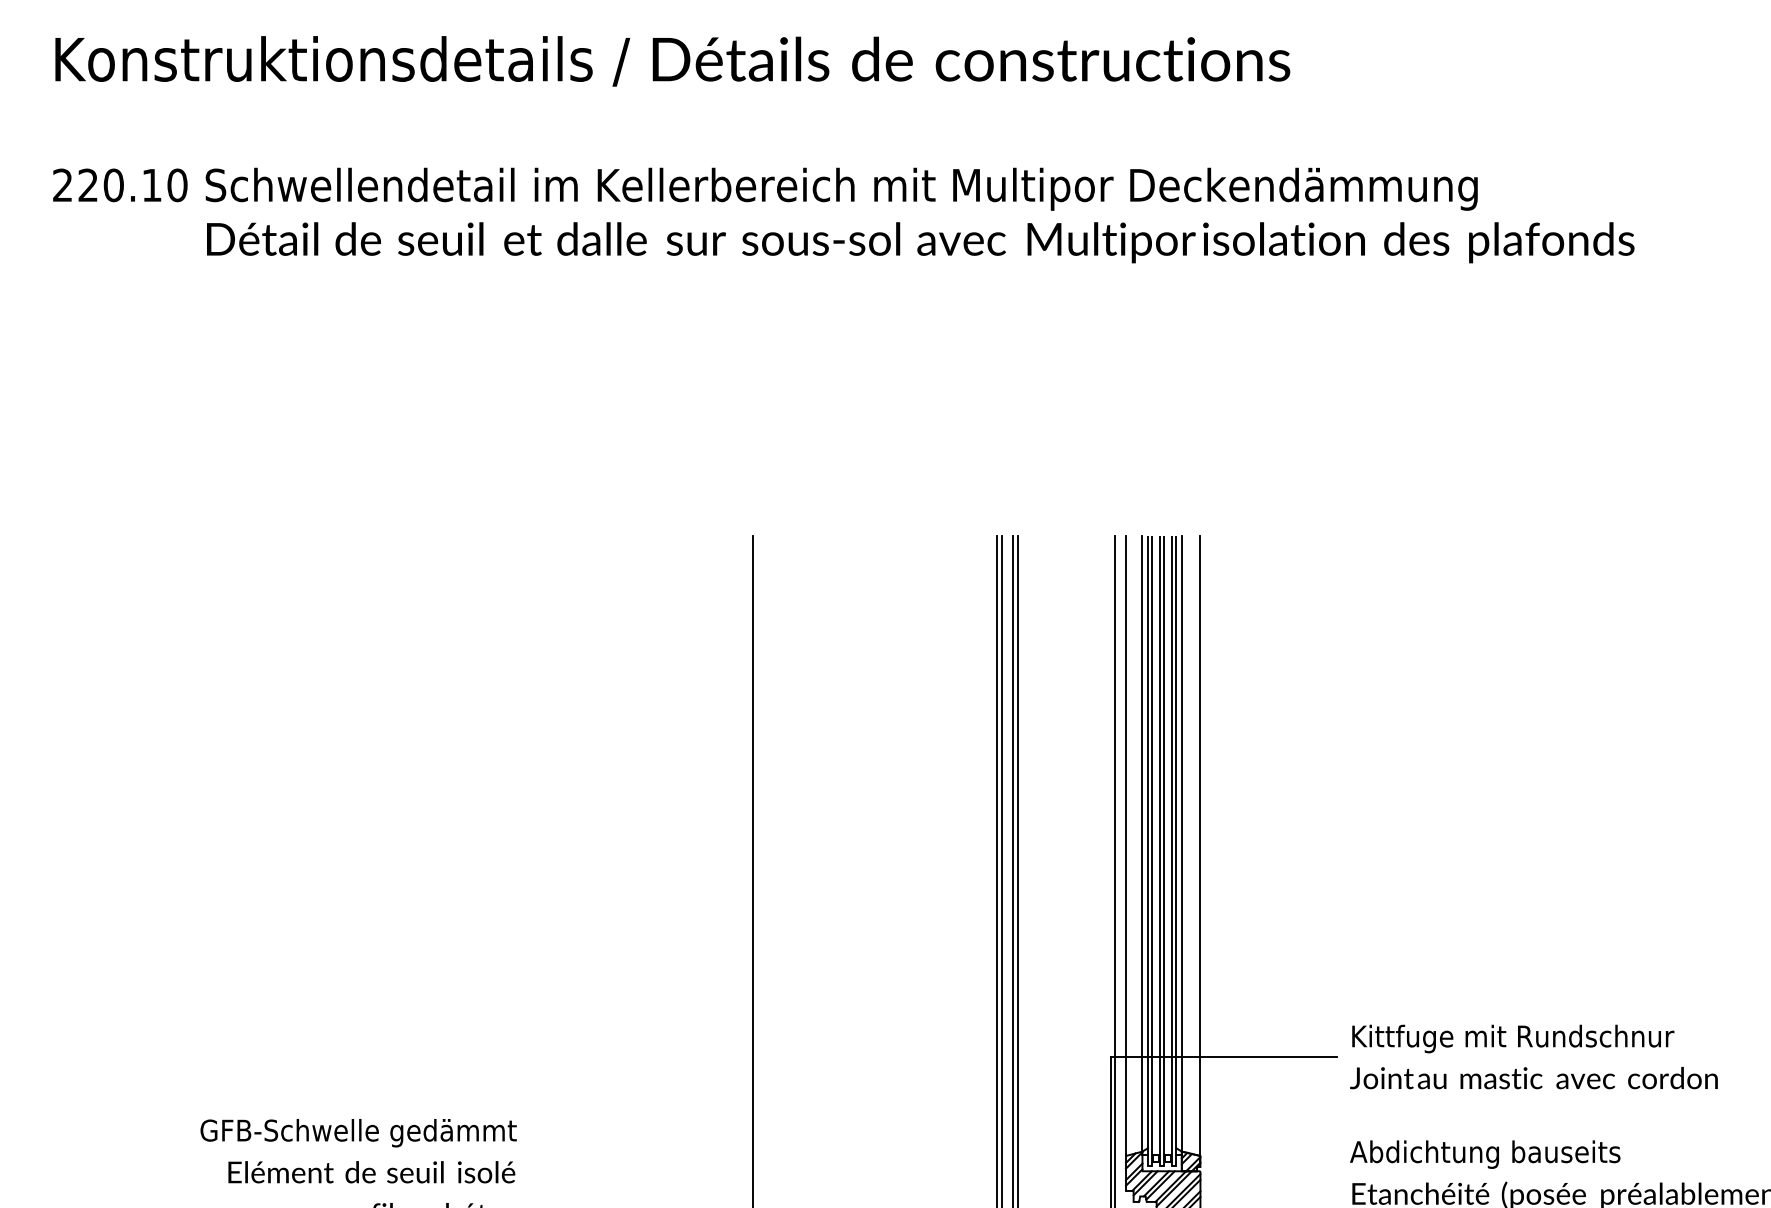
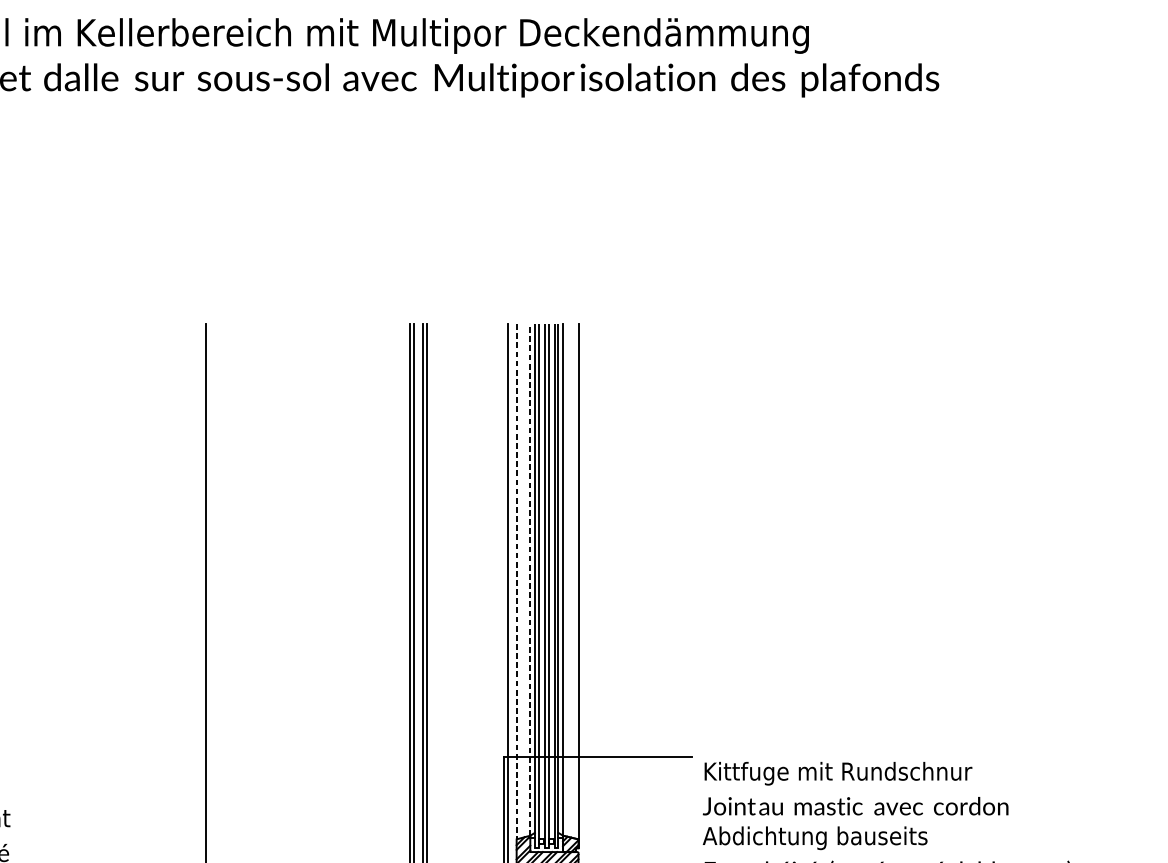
line: (1142, 843) -> (530, 579), solid -> dashed
line: (1126, 845) -> (517, 581), solid -> dashed
text: (1533, 1056) -> (855, 788), moved

